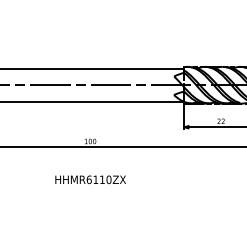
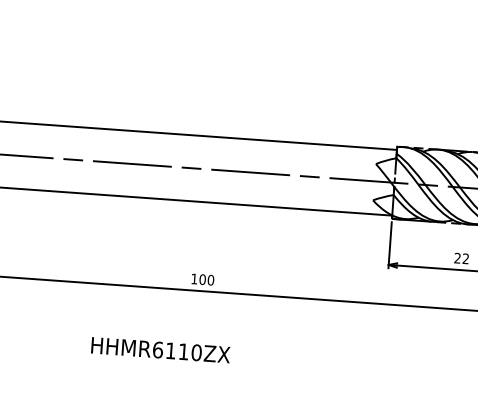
text: (90, 179) -> (160, 349), moved

